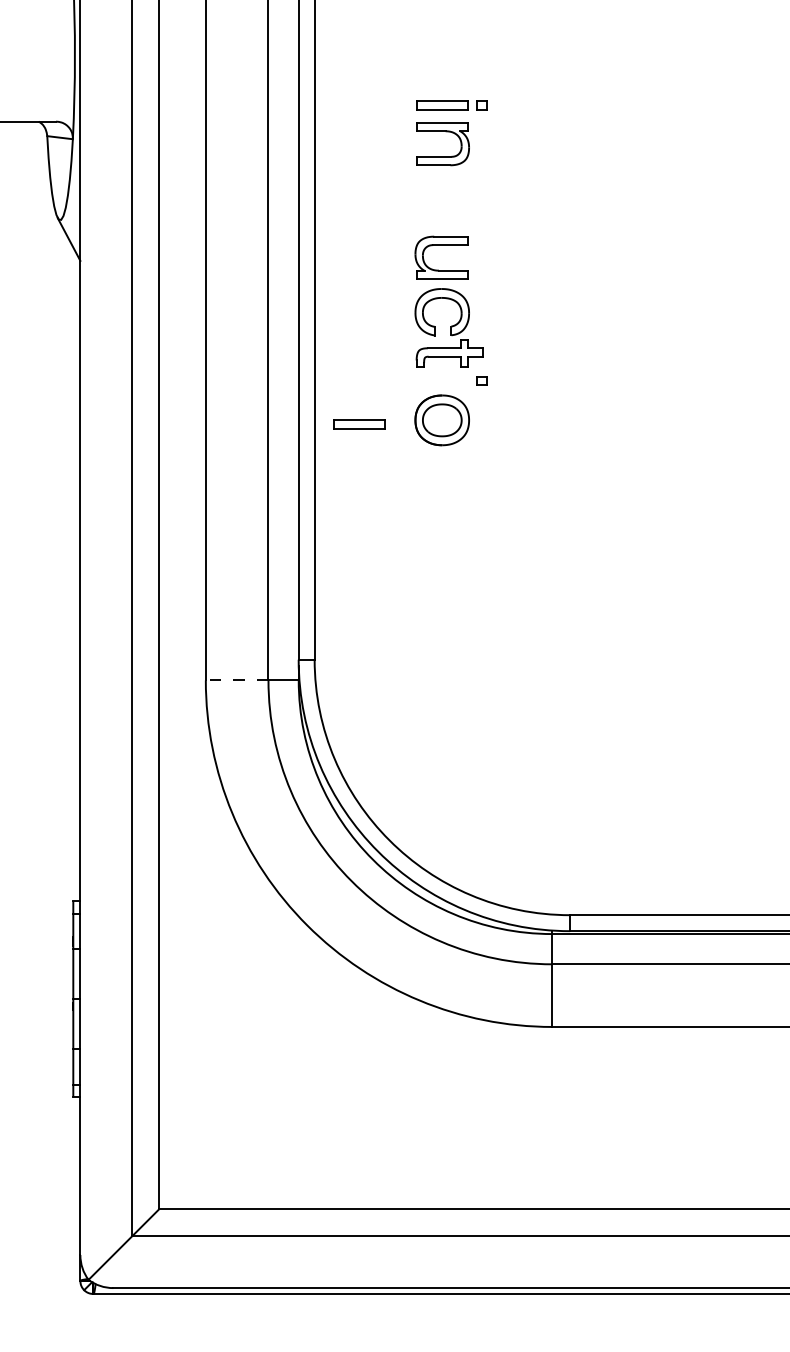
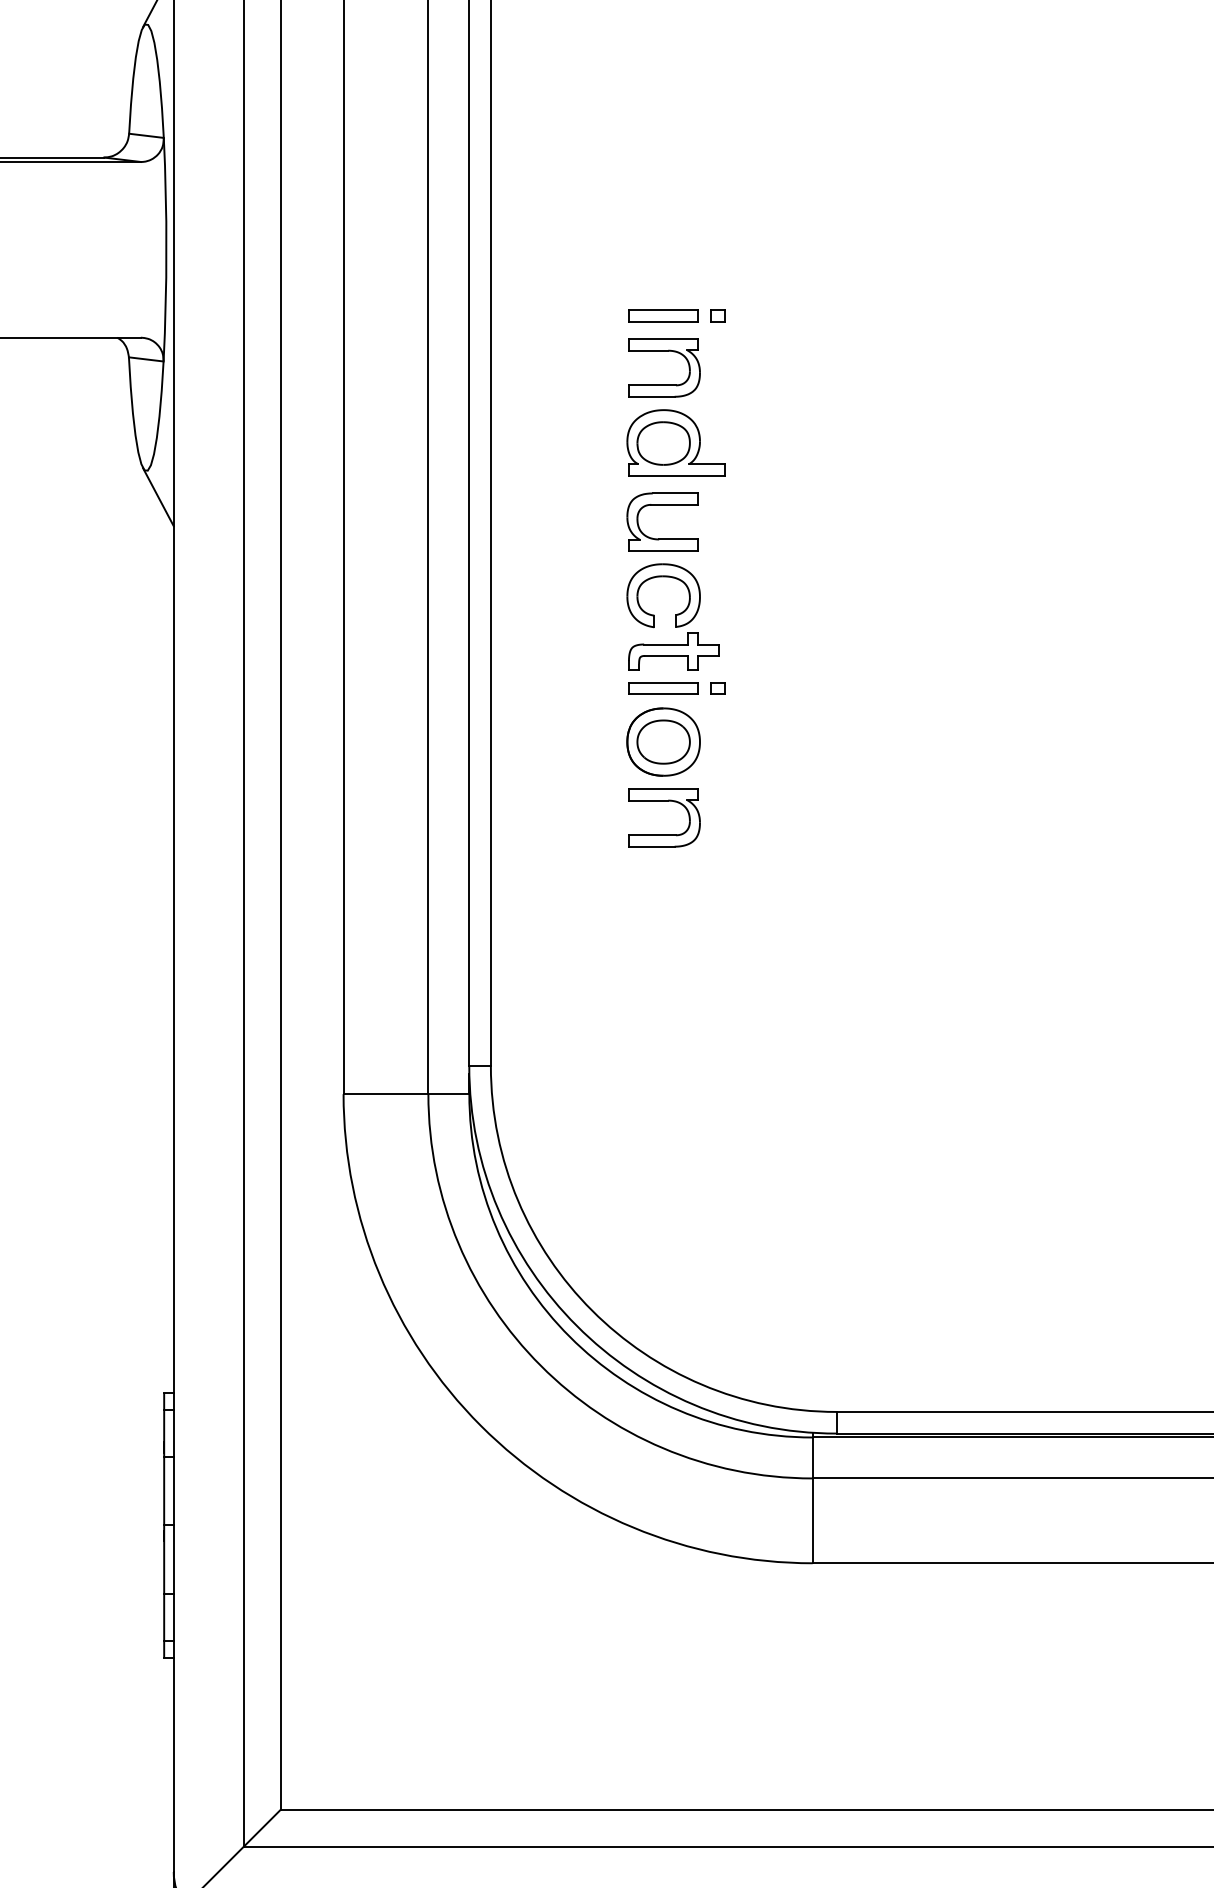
part: (451, 199) -> (675, 442), added
part: (359, 424) -> (663, 688), moved
part: (442, 464) -> (664, 801), added
line: (236, 680) -> (385, 1094), dashed -> solid

